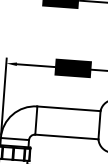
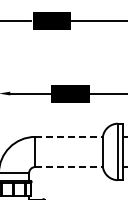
line: (69, 108) -> (69, 136), solid -> dashed
line: (67, 137) -> (69, 167), solid -> dashed

